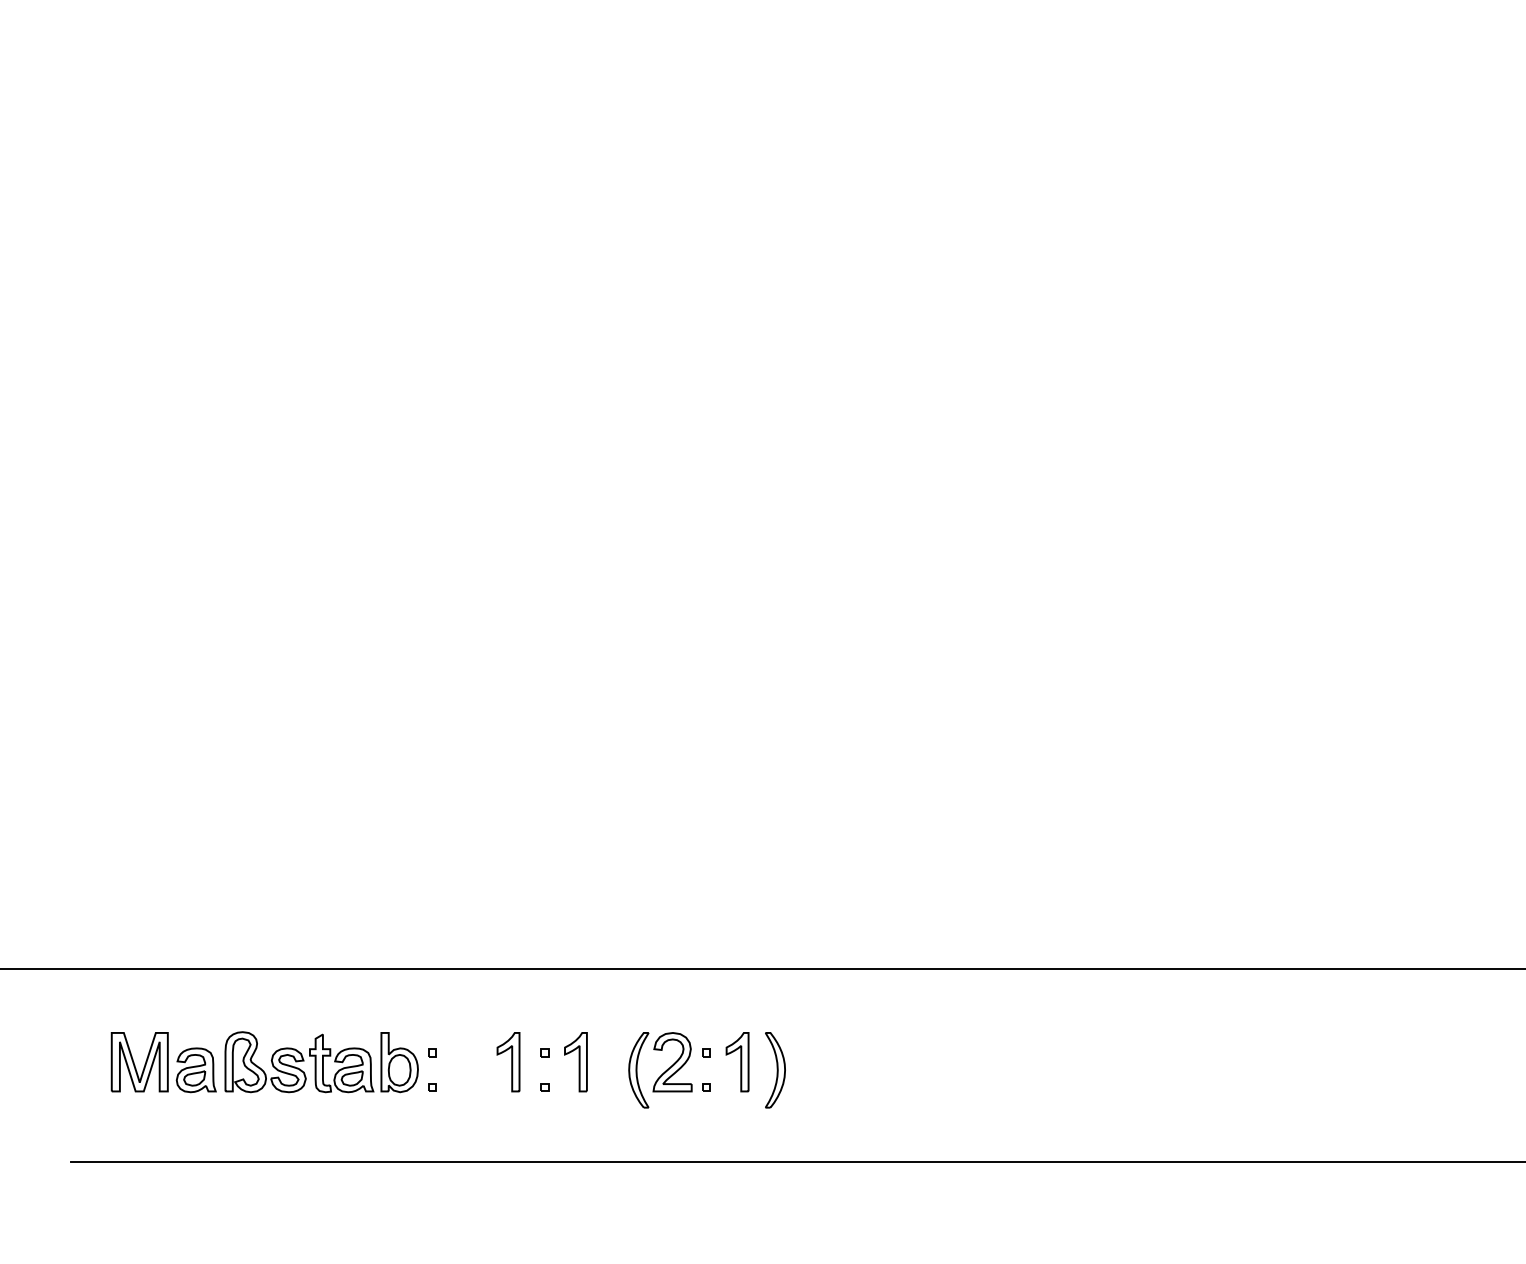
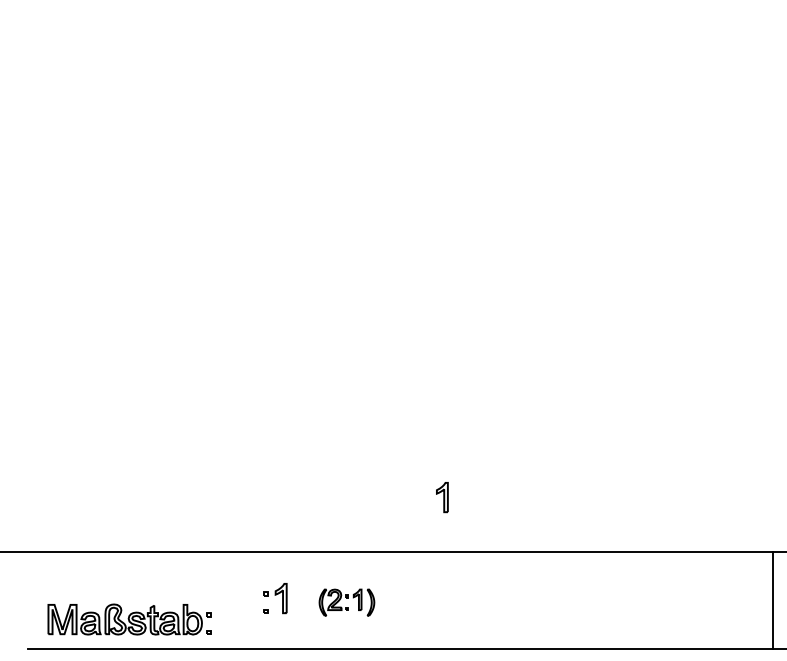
part: (273, 1062) -> (129, 619), moved
part: (508, 1062) -> (442, 497), moved
part: (706, 1070) -> (346, 602), size x0.7

